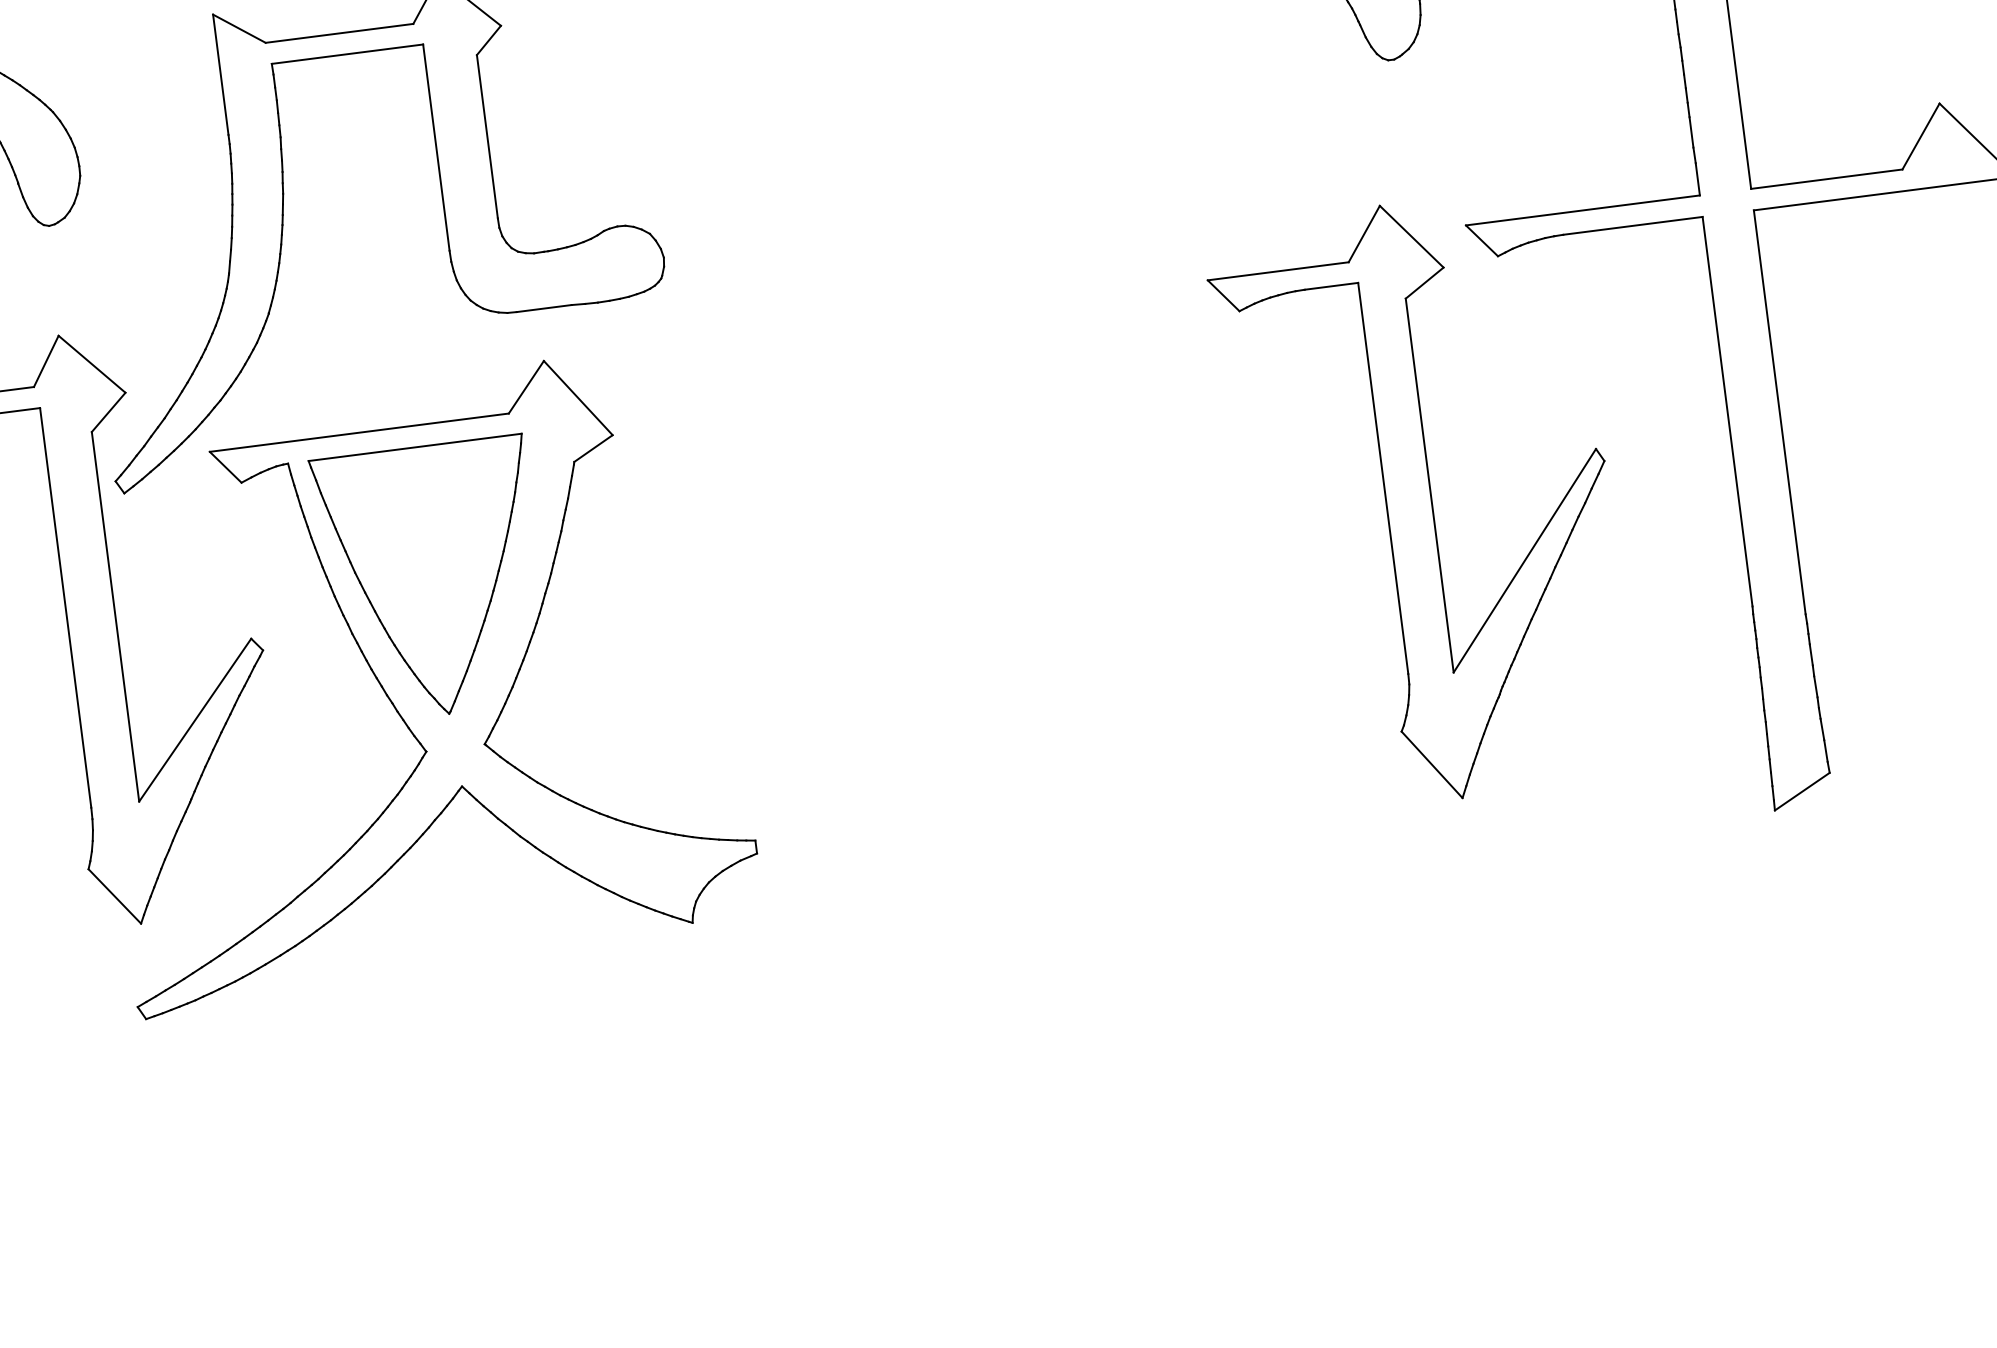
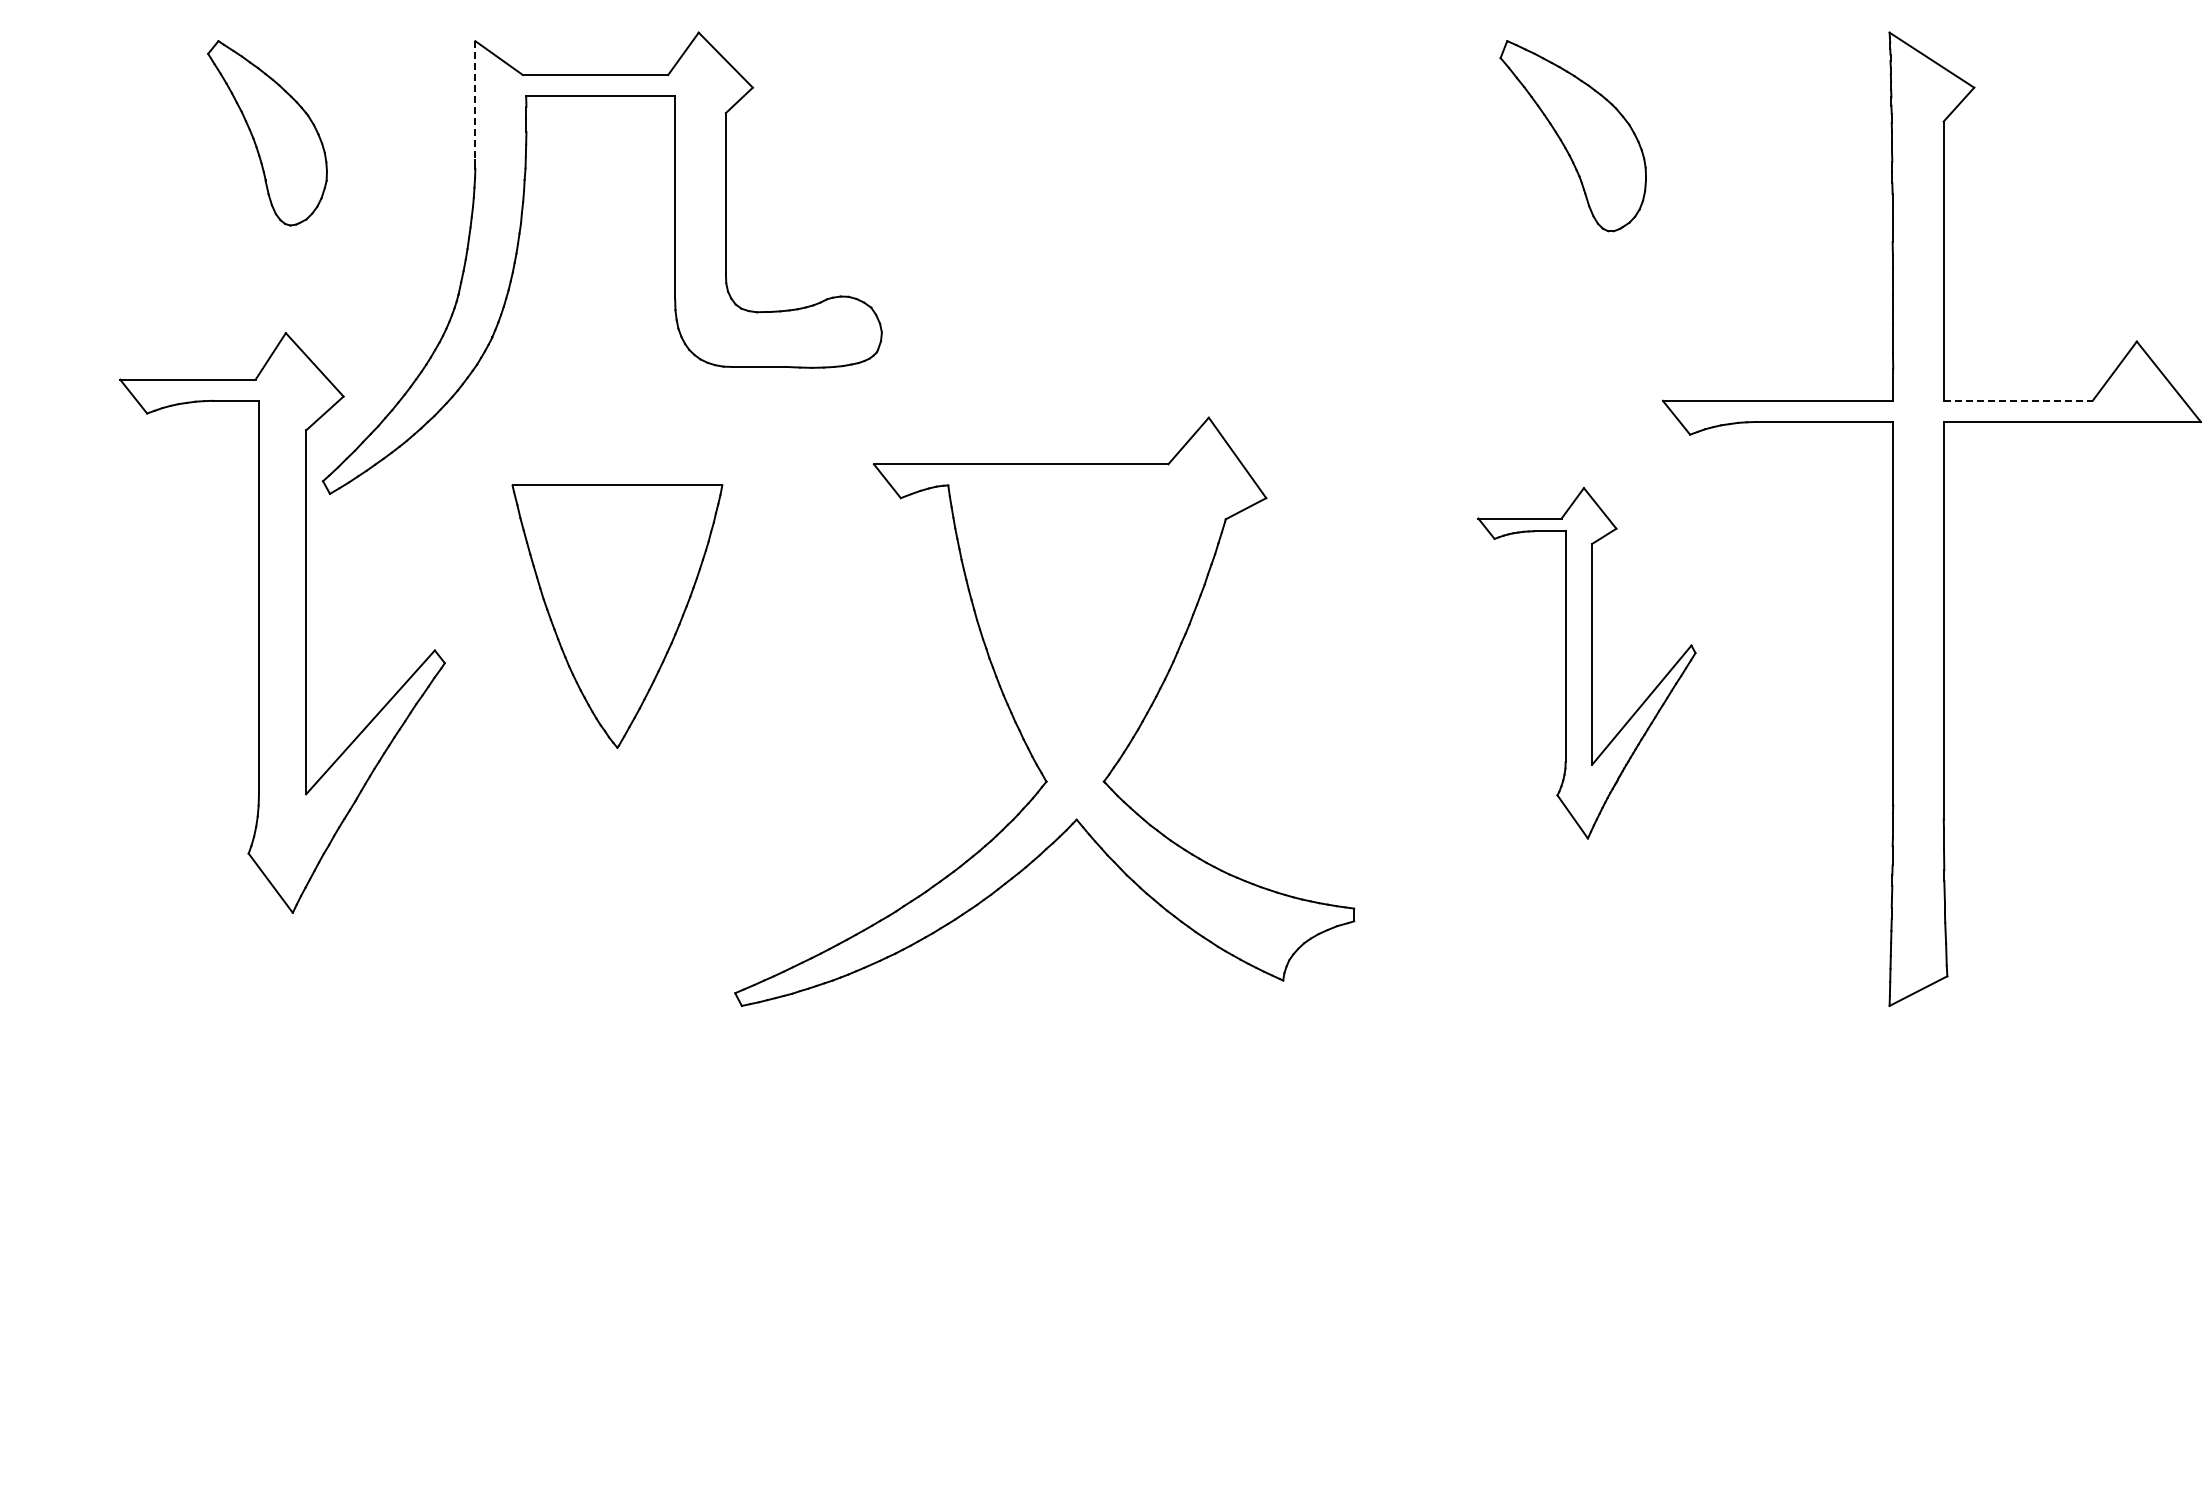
line: (220, 74) -> (475, 100), solid -> dashed
line: (1827, 178) -> (2018, 400), solid -> dashed
part: (1422, 502) -> (1586, 663), size x0.6
part: (415, 680) -> (1044, 711), moved

